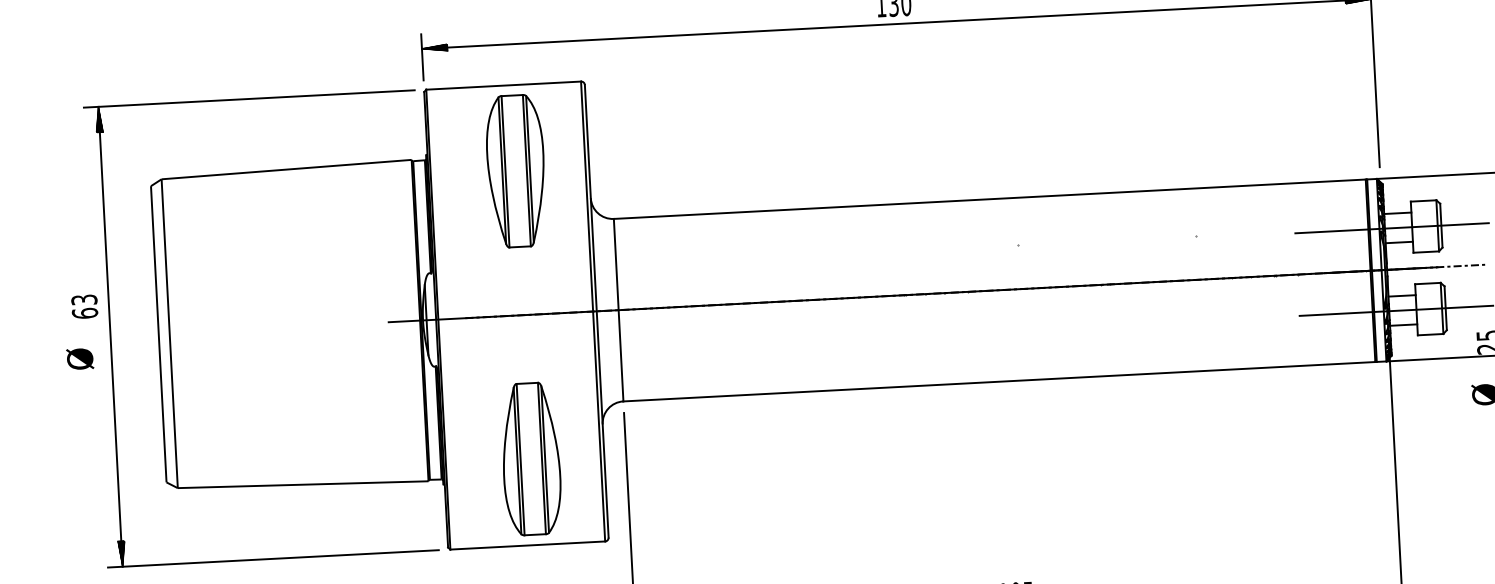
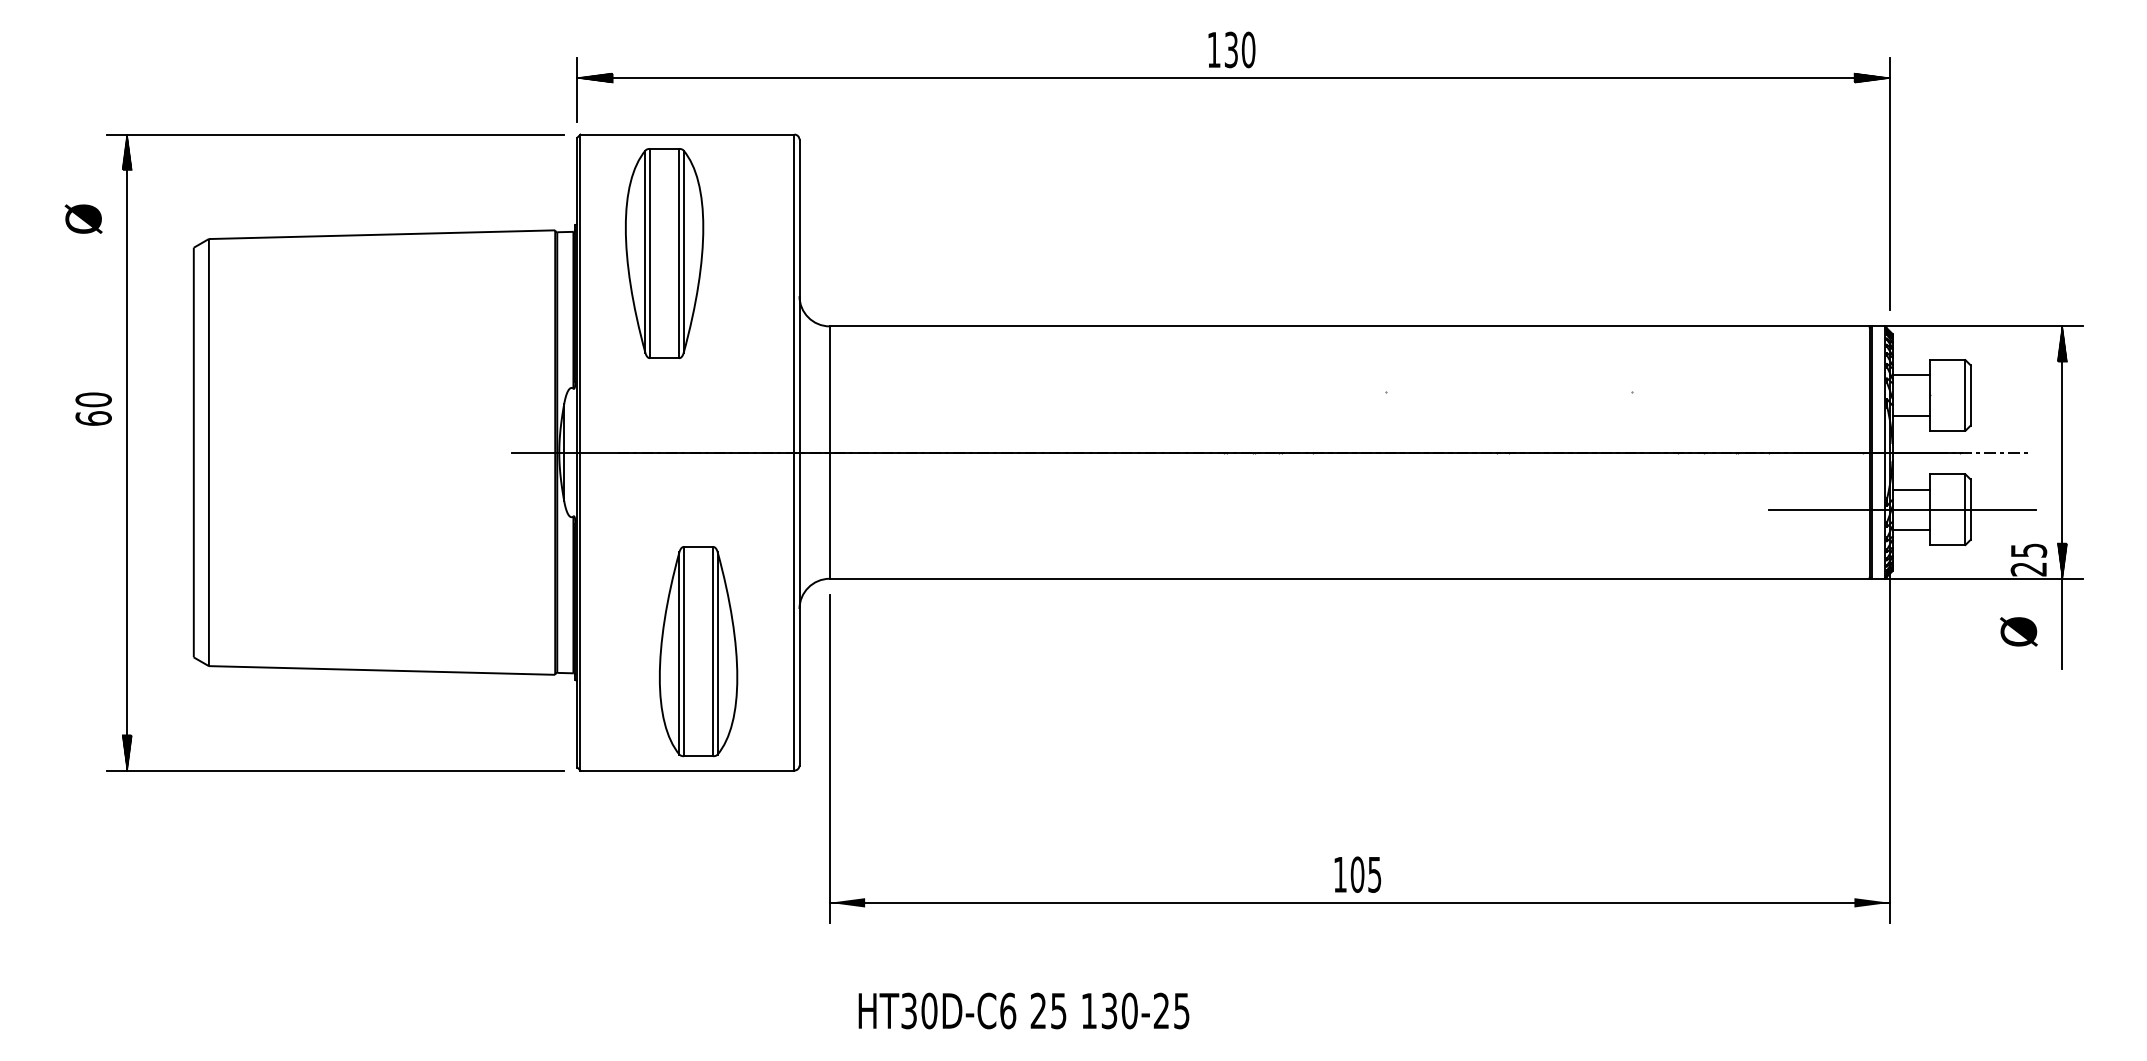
part: (516, 171) -> (664, 253), moved
line: (1392, 228) -> (1902, 395), removed
text: (84, 299) -> (93, 399), 63 -> 60
text: (80, 358) -> (83, 218), moved

